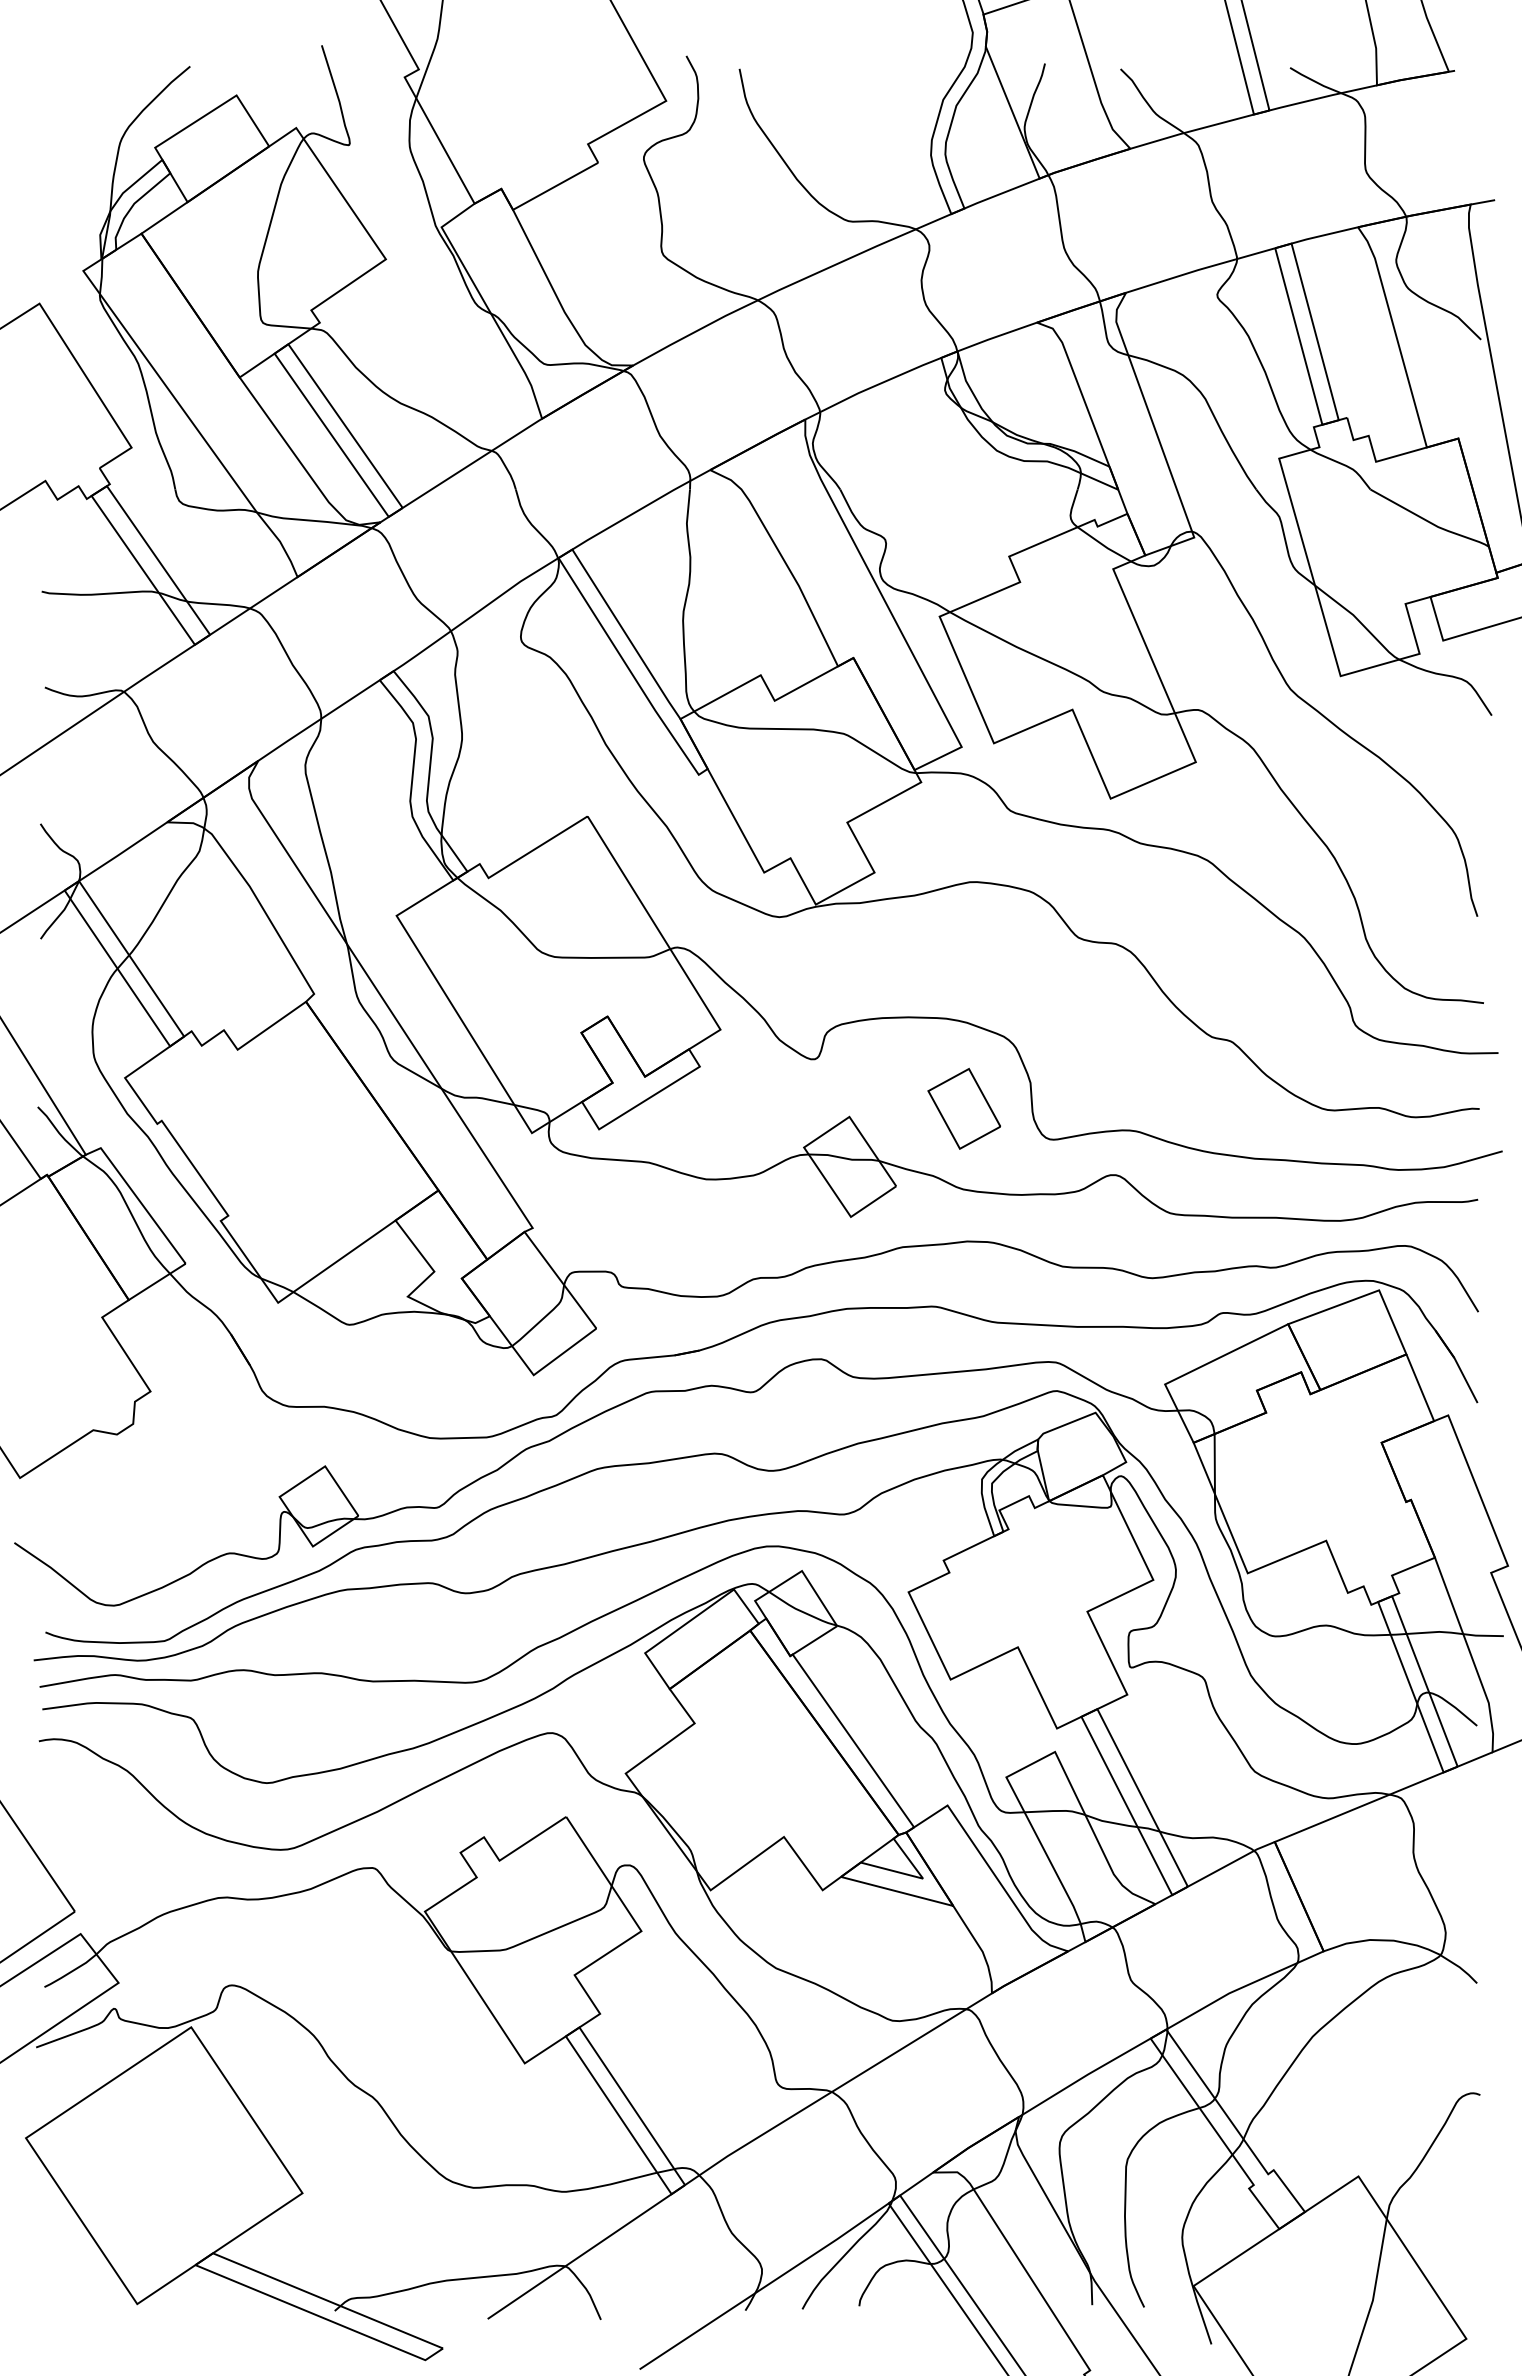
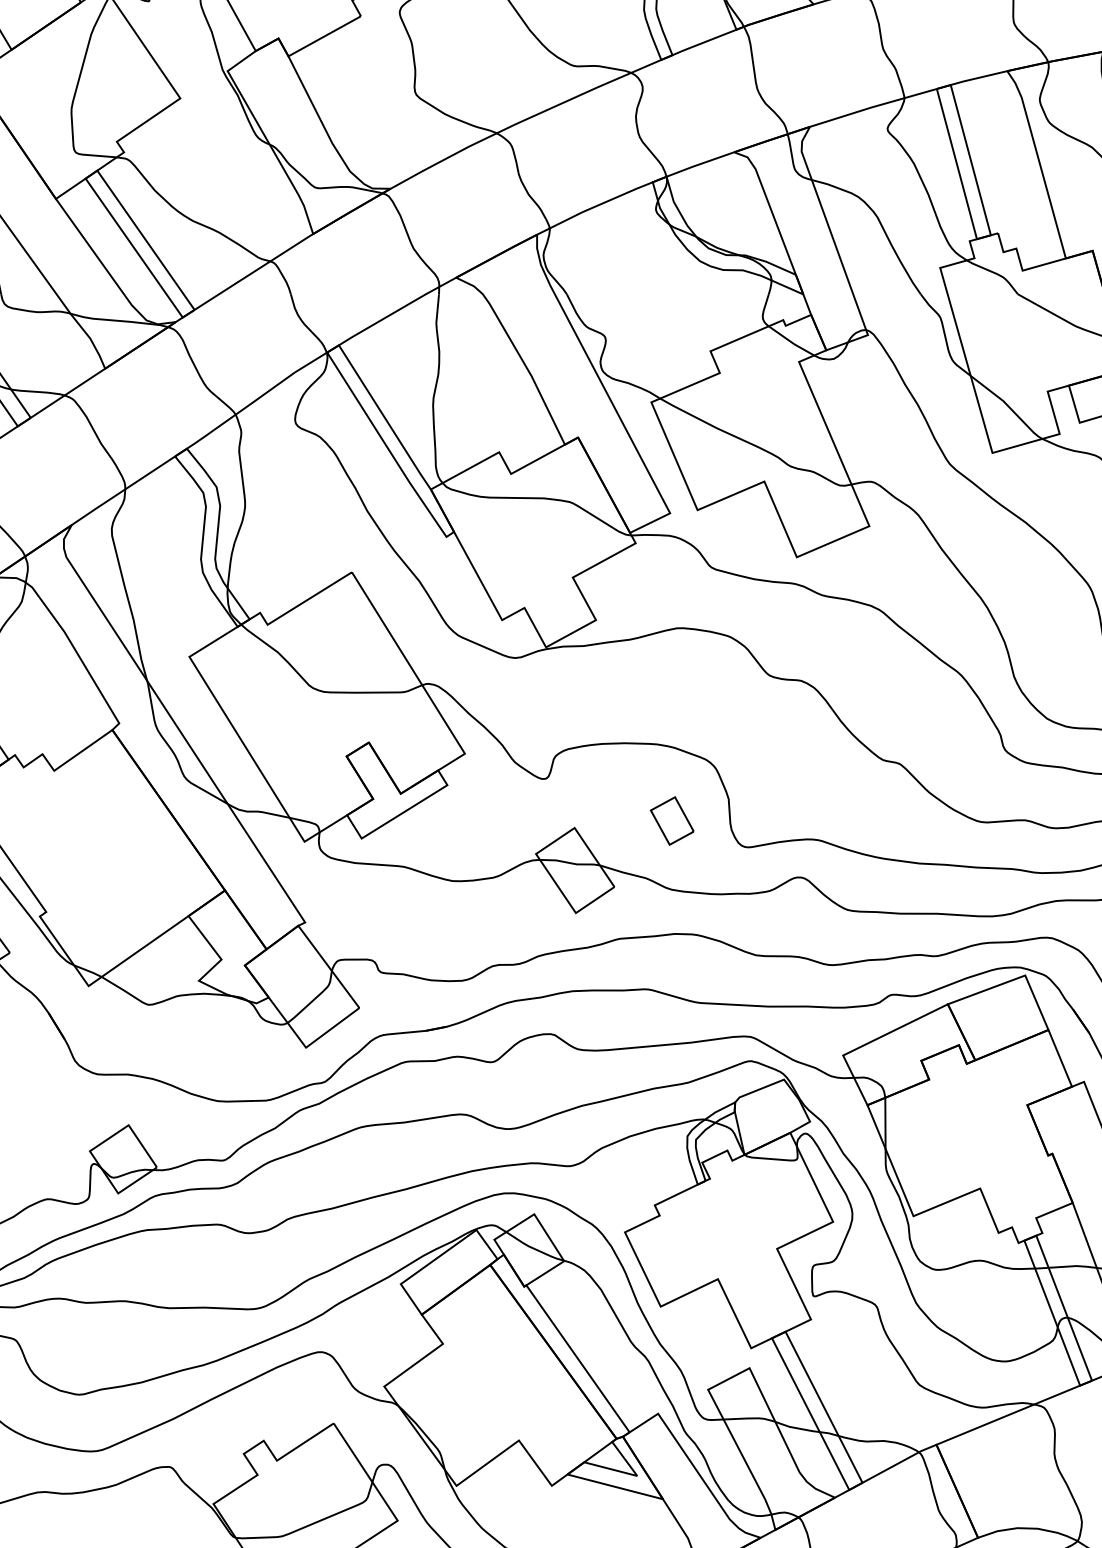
part: (963, 1108) -> (671, 820), size x0.7

